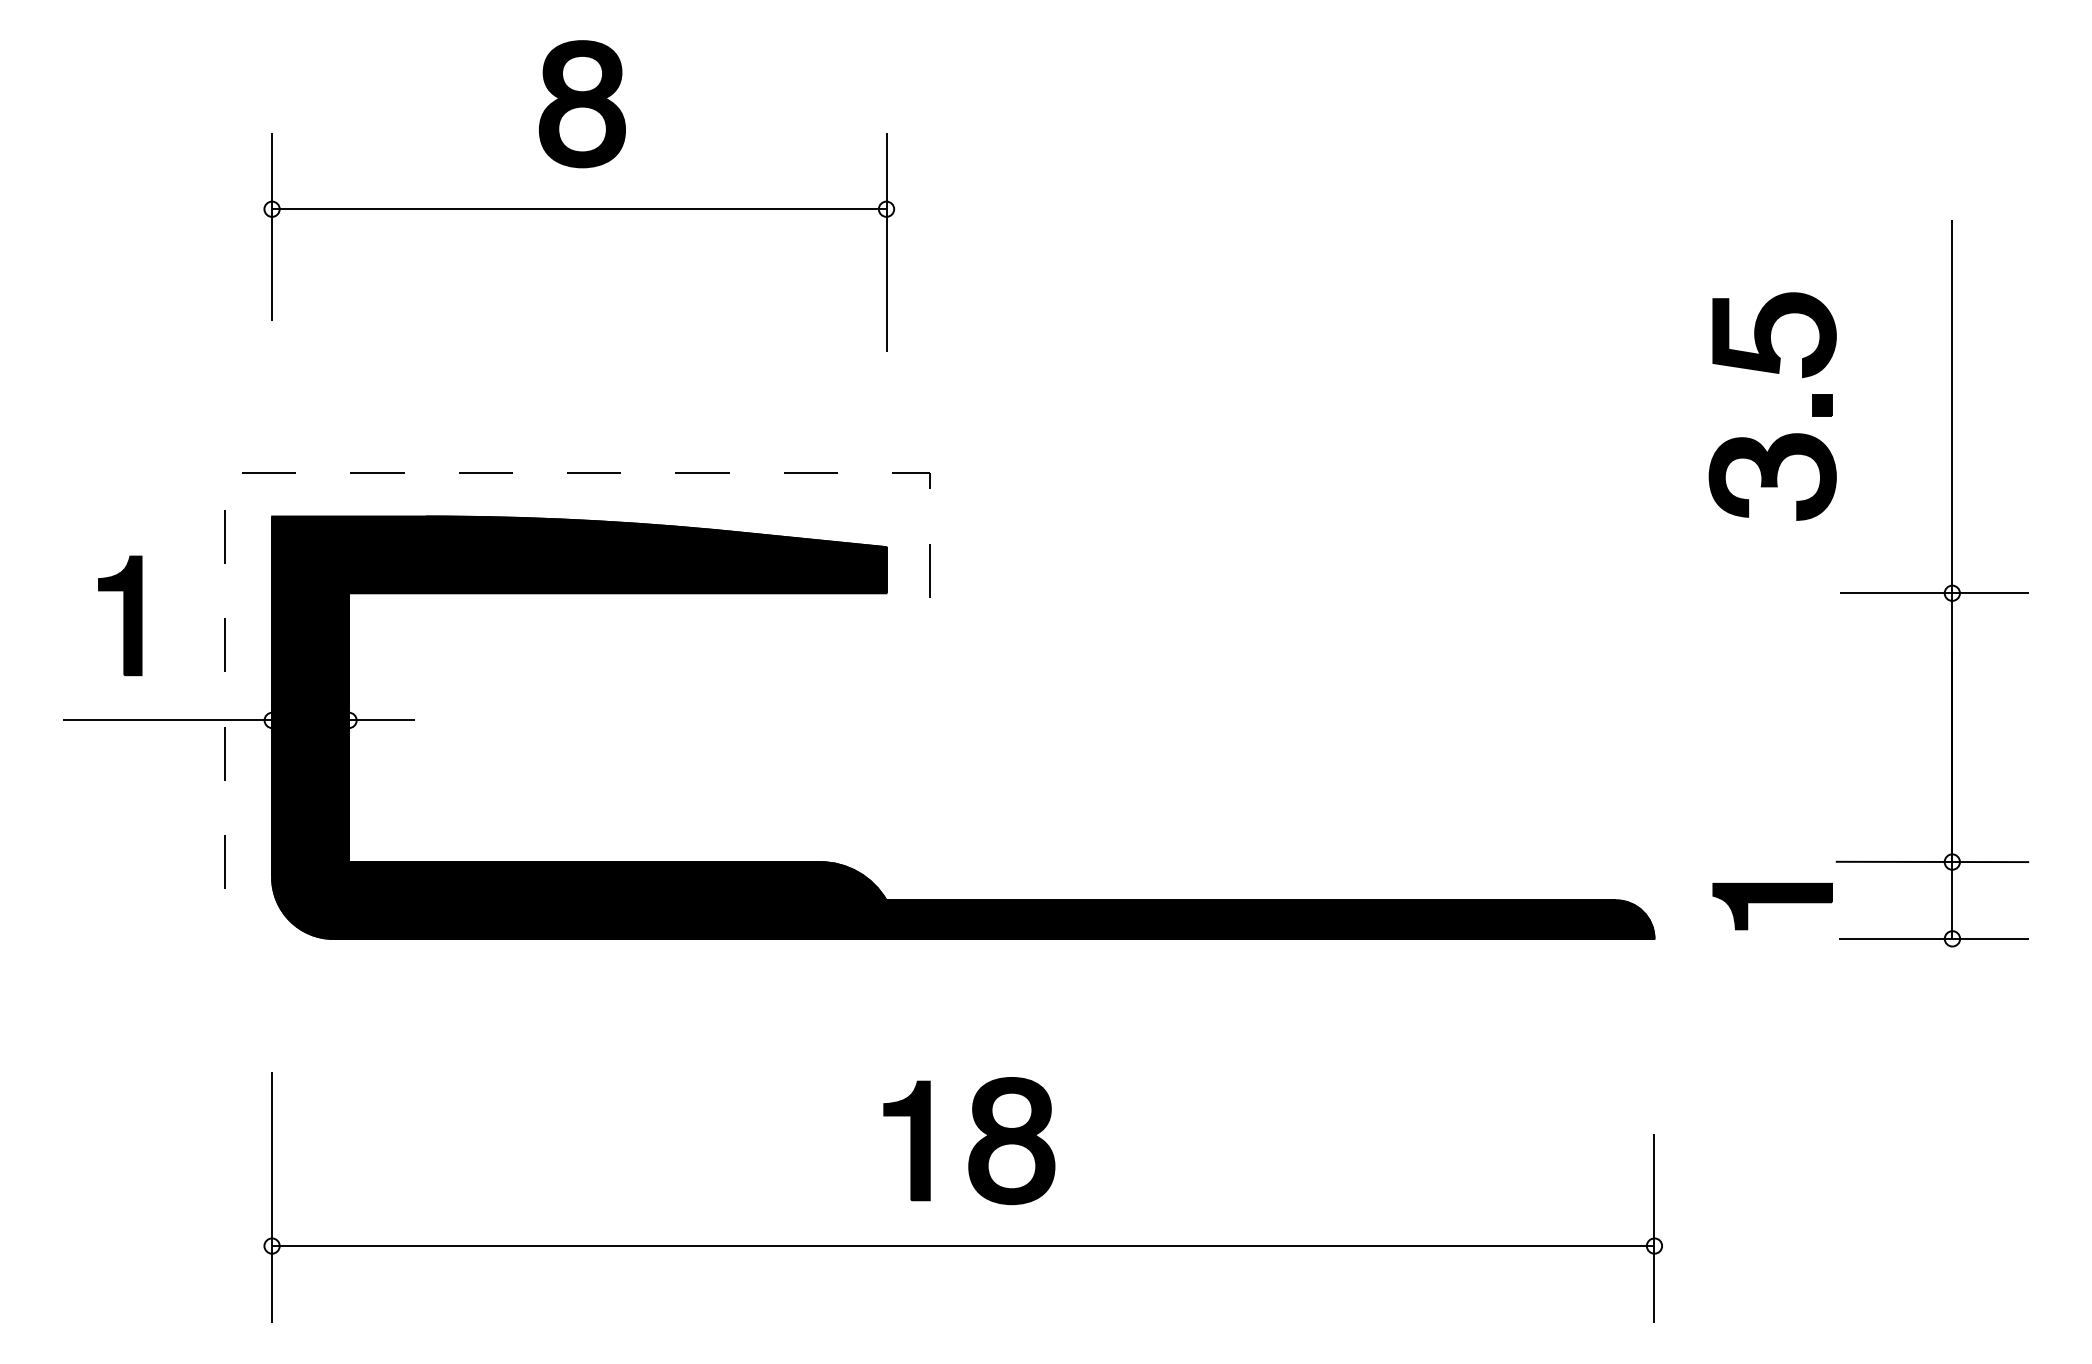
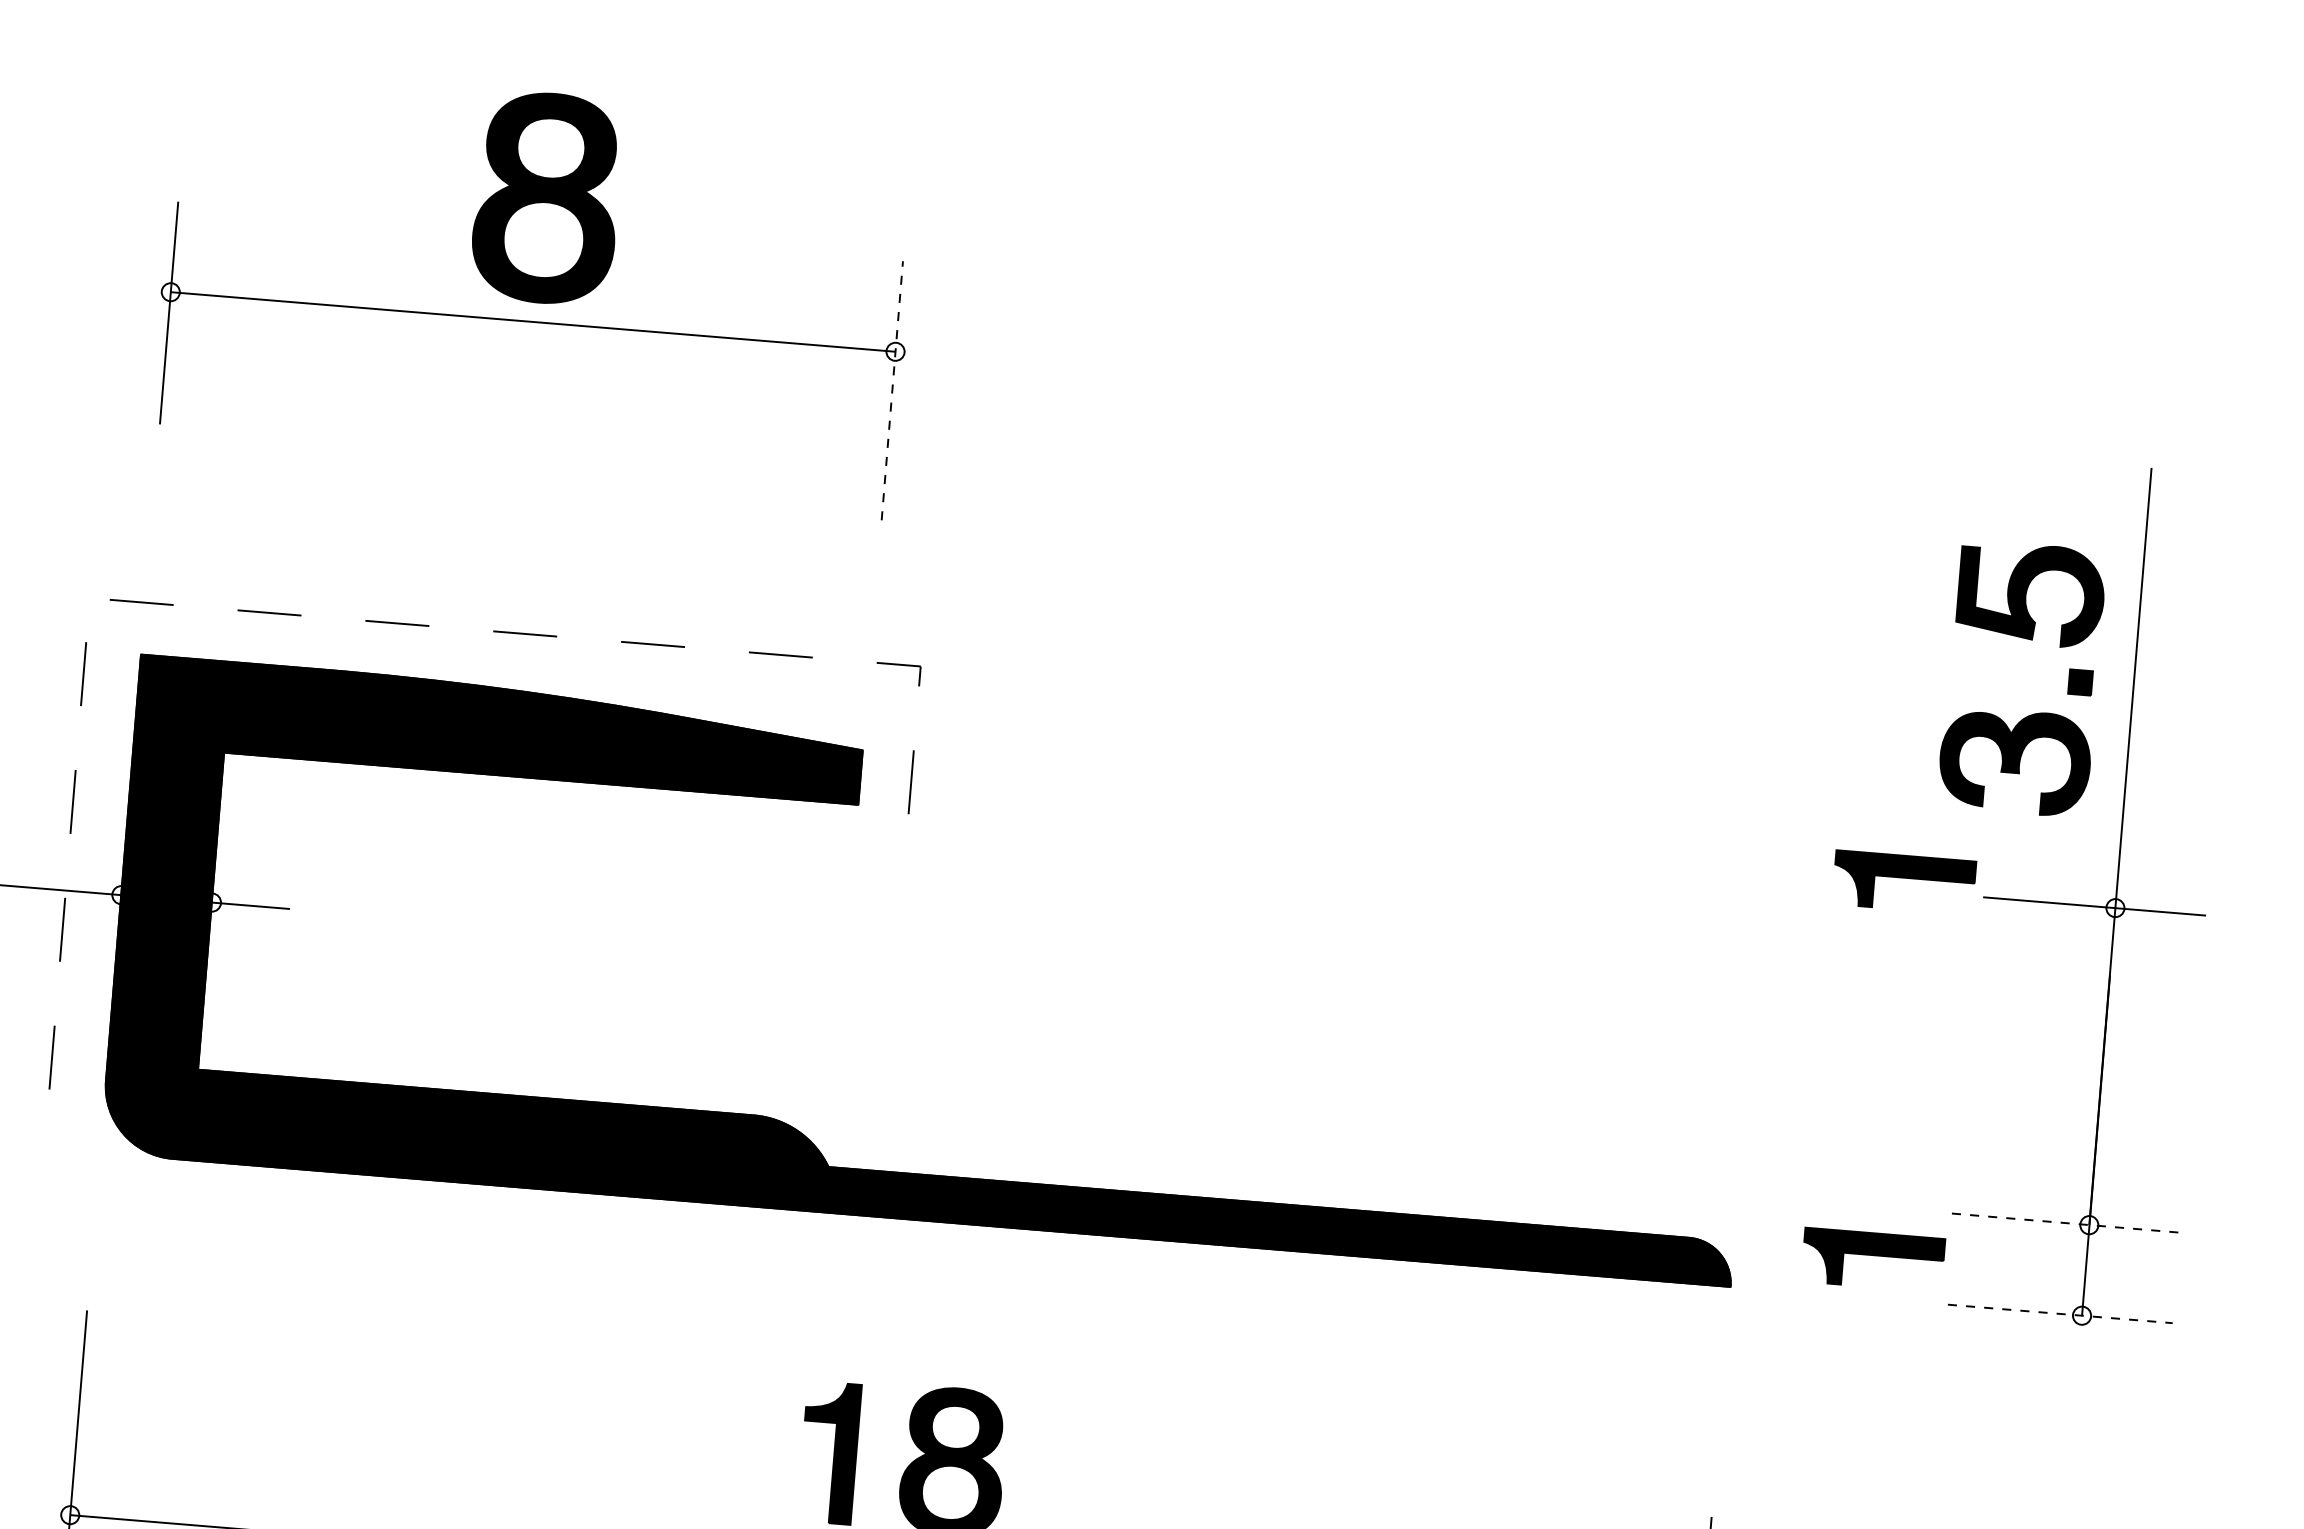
part: (582, 104) -> (547, 198), size x1.4
line: (886, 242) -> (892, 391), solid -> dashed
part: (1783, 435) -> (2031, 713), moved
part: (1772, 586) -> (1903, 882), added
line: (1932, 861) -> (2066, 1222), solid -> dashed
line: (1934, 938) -> (2060, 1313), solid -> dashed

